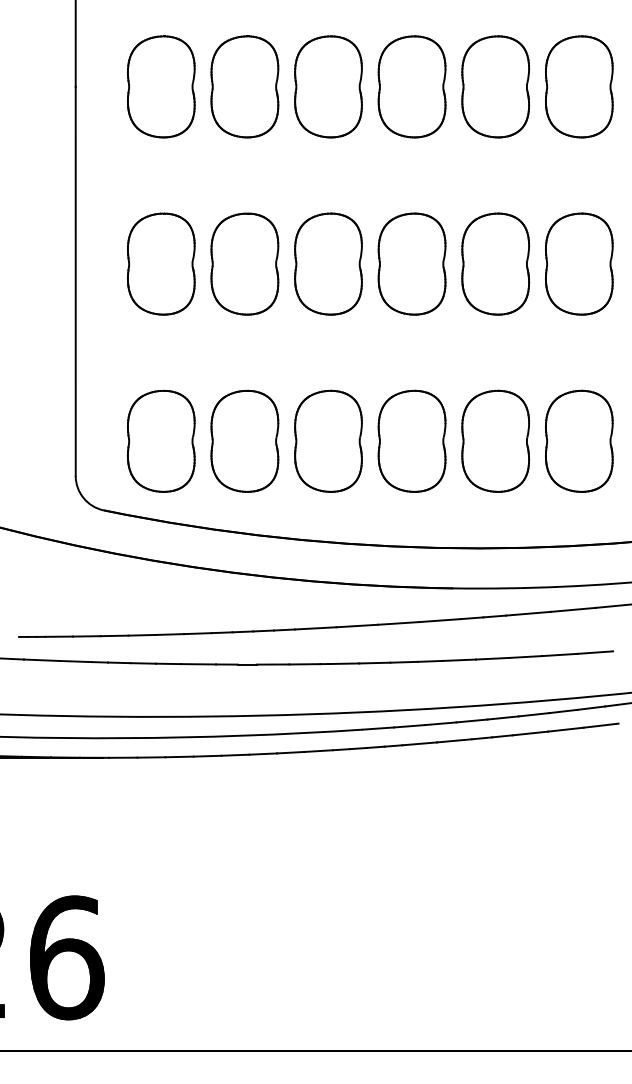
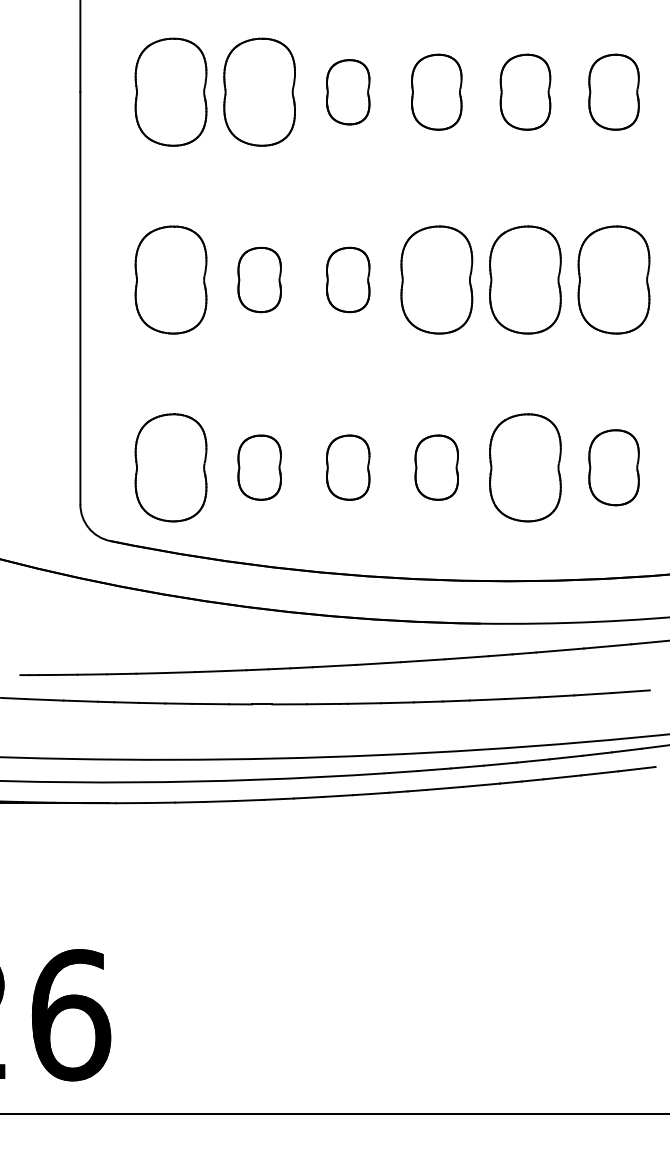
part: (328, 86) -> (348, 91), size x0.6
part: (411, 86) -> (436, 91), size x0.7
part: (495, 86) -> (525, 91), size x0.7
part: (579, 86) -> (614, 91), size x0.7
part: (244, 263) -> (259, 279), size x0.6
part: (328, 263) -> (348, 279), size x0.6
part: (244, 440) -> (259, 466), size x0.6
part: (328, 440) -> (348, 466), size x0.6
part: (411, 440) -> (436, 466), size x0.6
part: (579, 440) -> (614, 466), size x0.7

